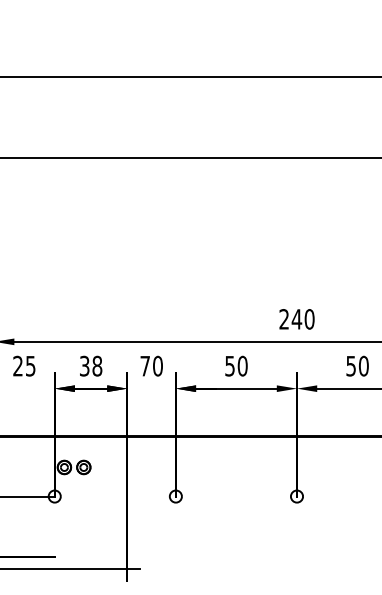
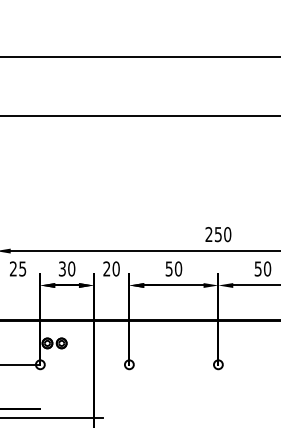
text: (296, 319) -> (218, 234), 240 -> 250
text: (144, 365) -> (106, 268), 70 -> 20
text: (97, 366) -> (71, 269), 38 -> 30

